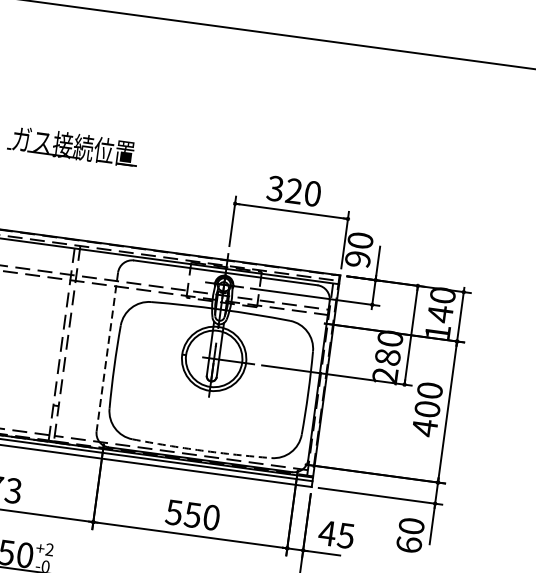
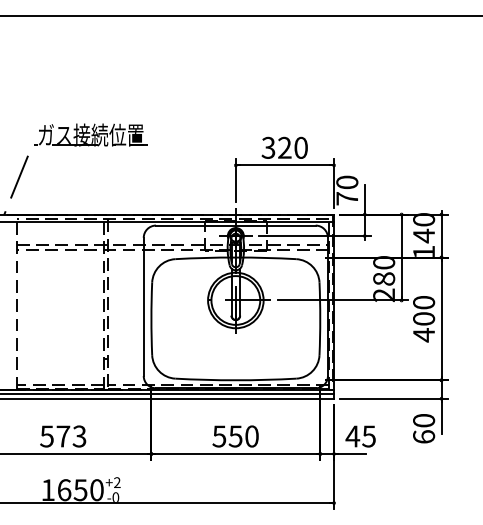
text: (358, 259) -> (347, 198), 90 -> 70
line: (106, 352) -> (143, 307), dashed -> solid
arc: (201, 450) -> (235, 380), dashed -> solid

